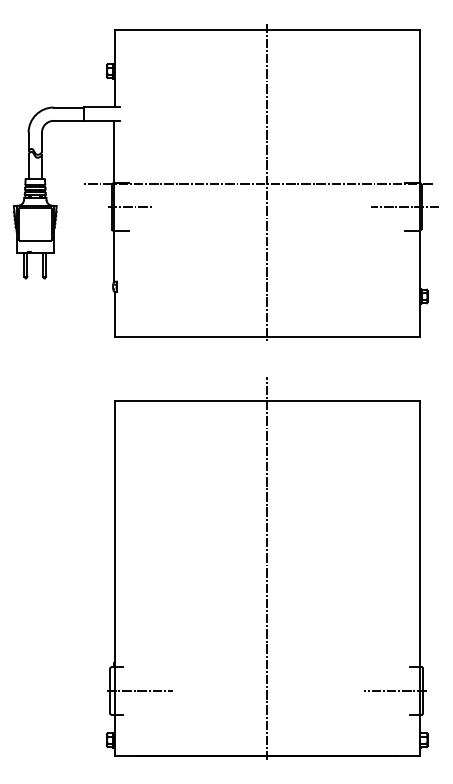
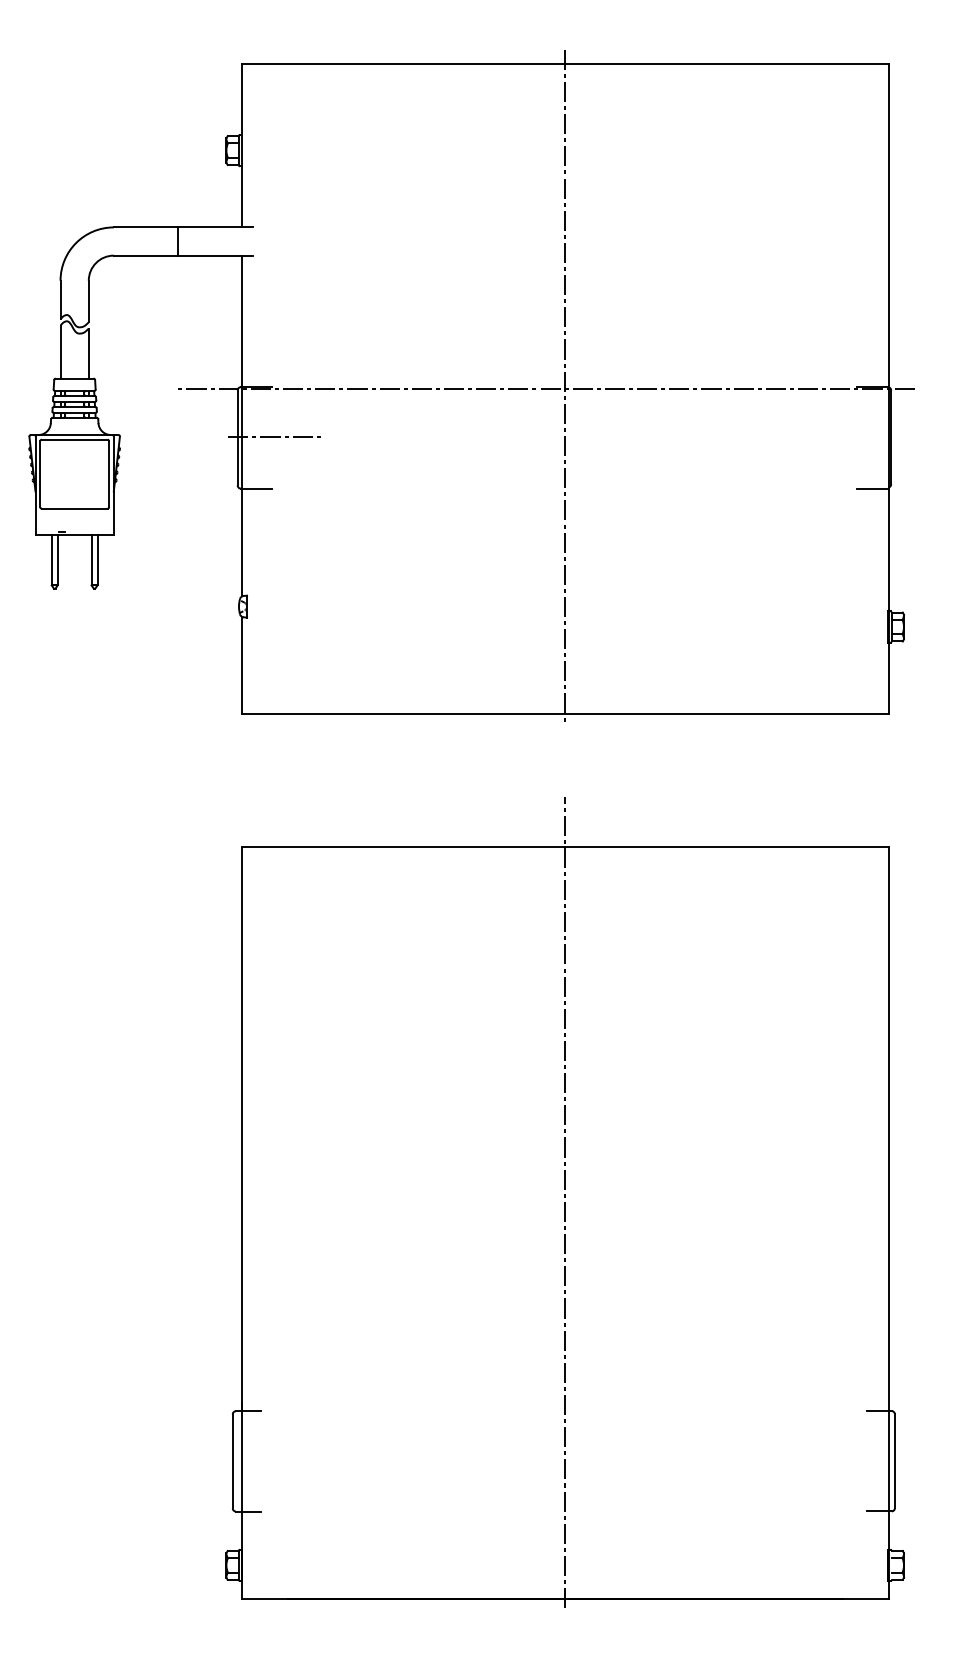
line: (404, 207) -> (855, 438), removed
line: (394, 690) -> (834, 1460), removed
line: (140, 691) -> (297, 1462), removed

